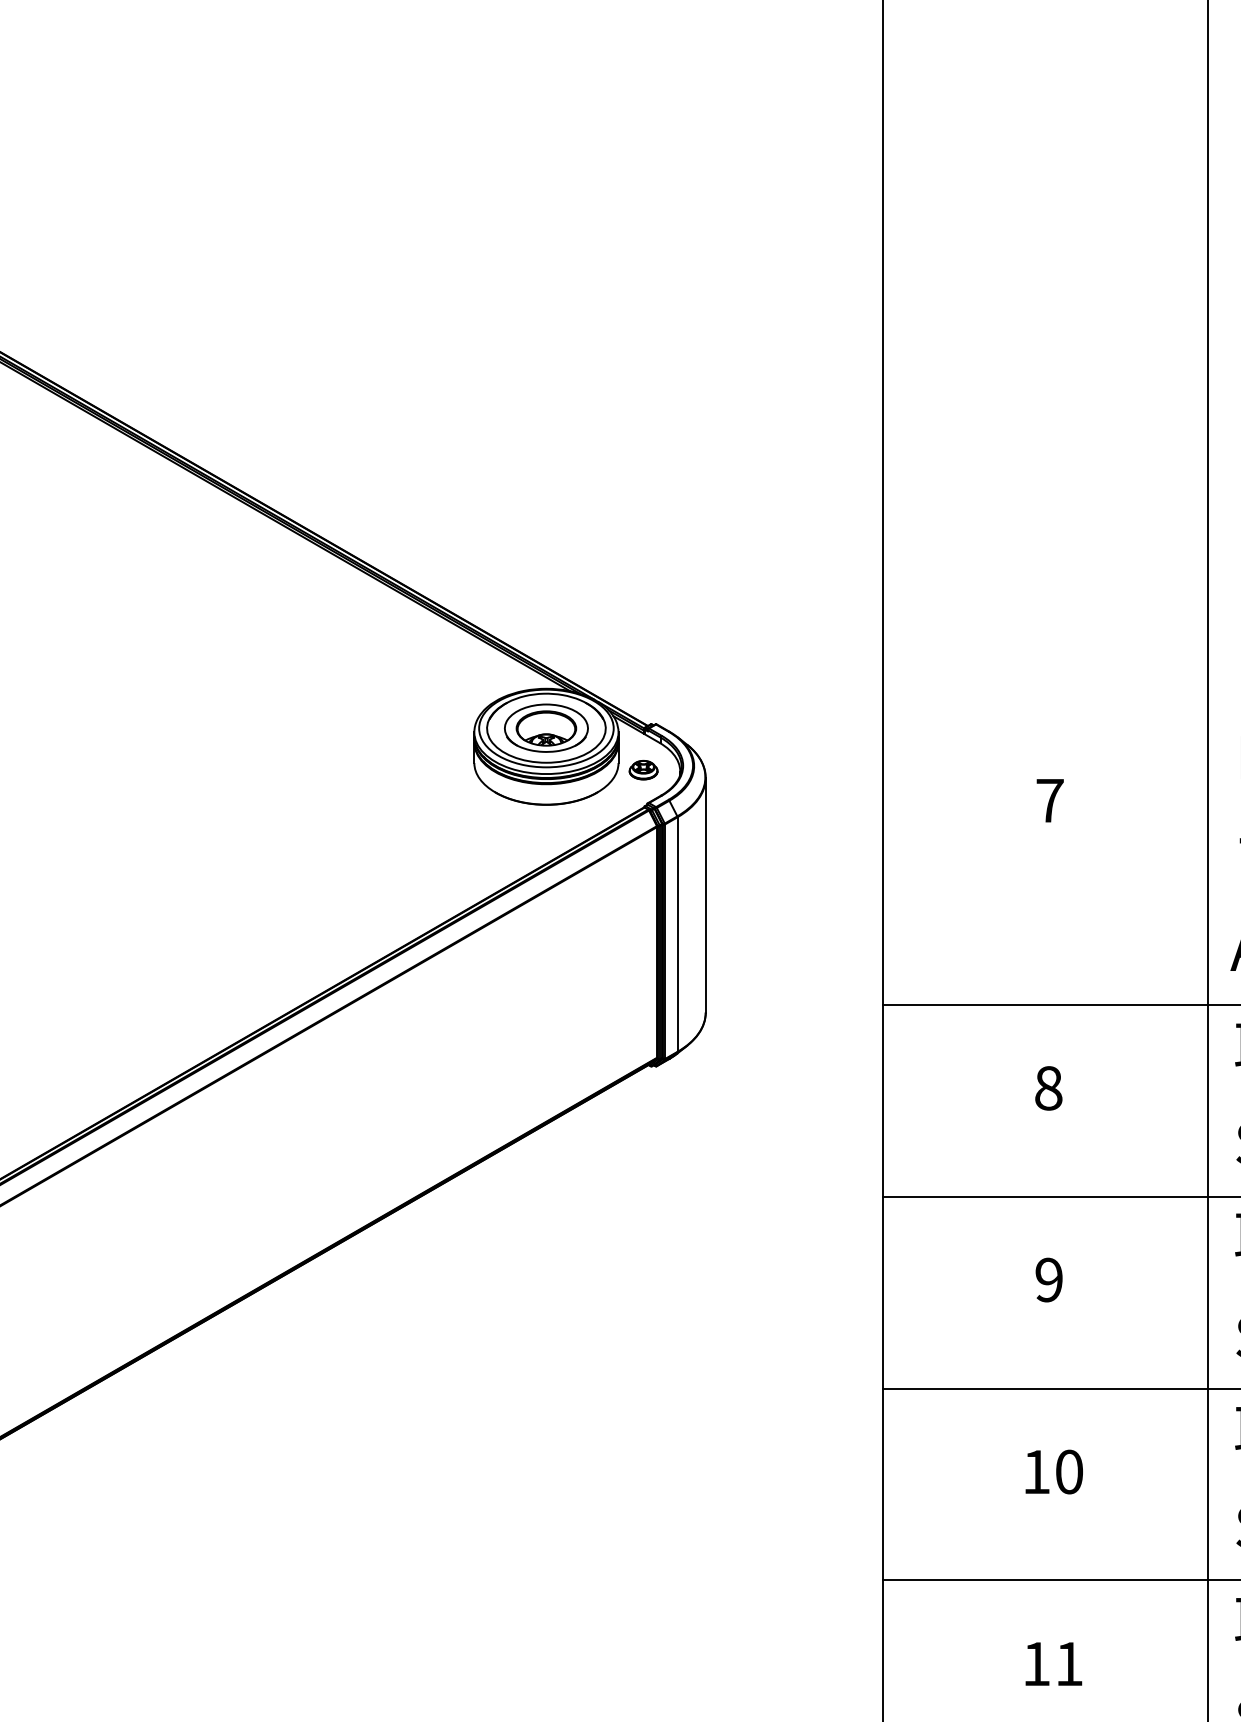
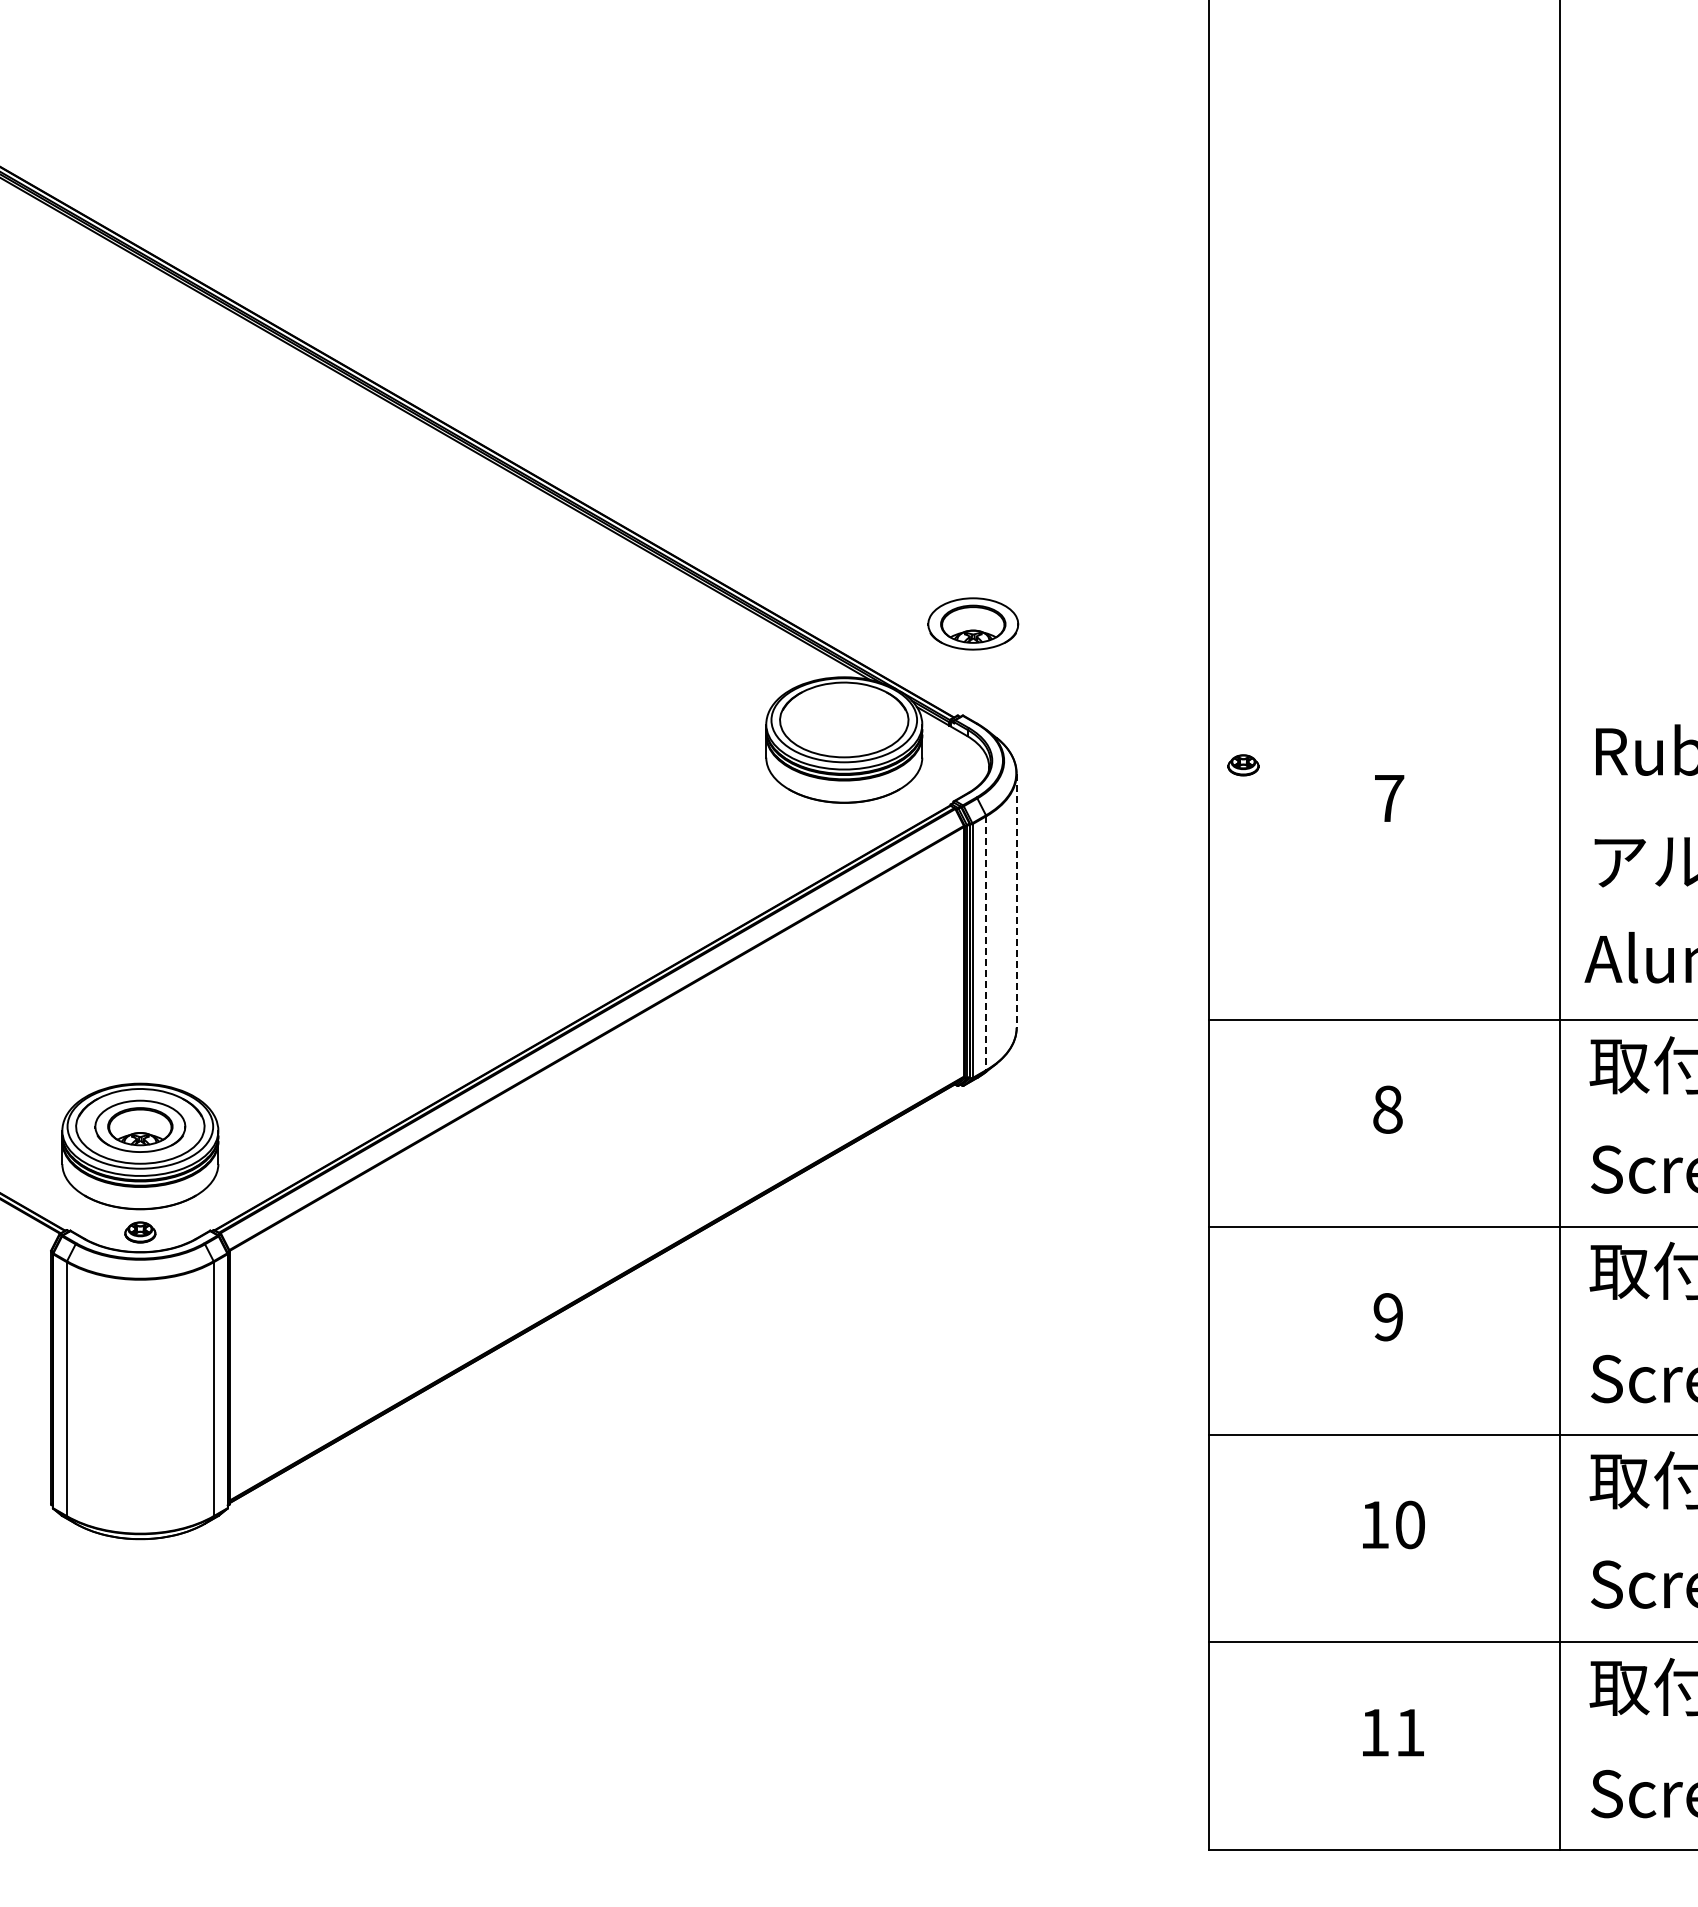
part: (546, 727) -> (973, 623), moved
part: (643, 770) -> (1243, 765), moved
line: (705, 895) -> (1016, 900), solid -> dashed
line: (677, 934) -> (986, 943), solid -> dashed

